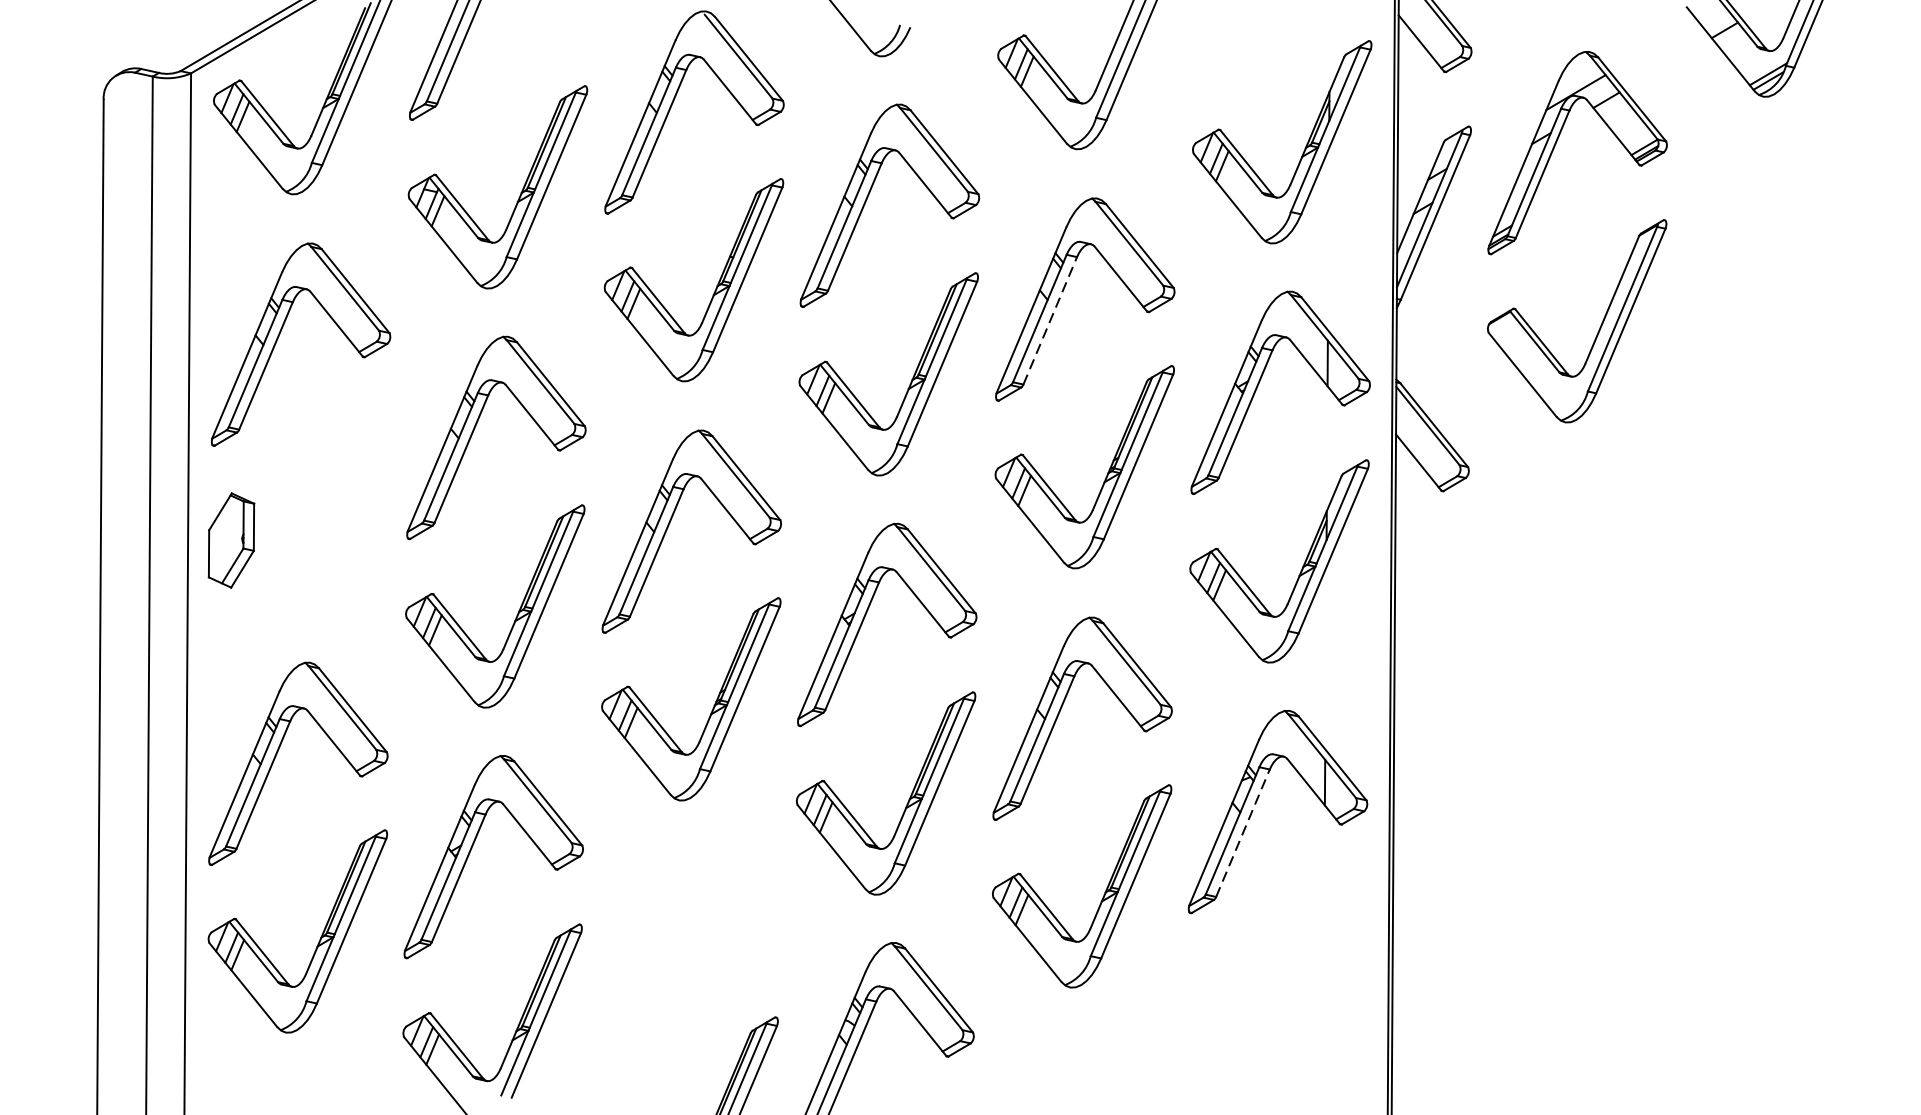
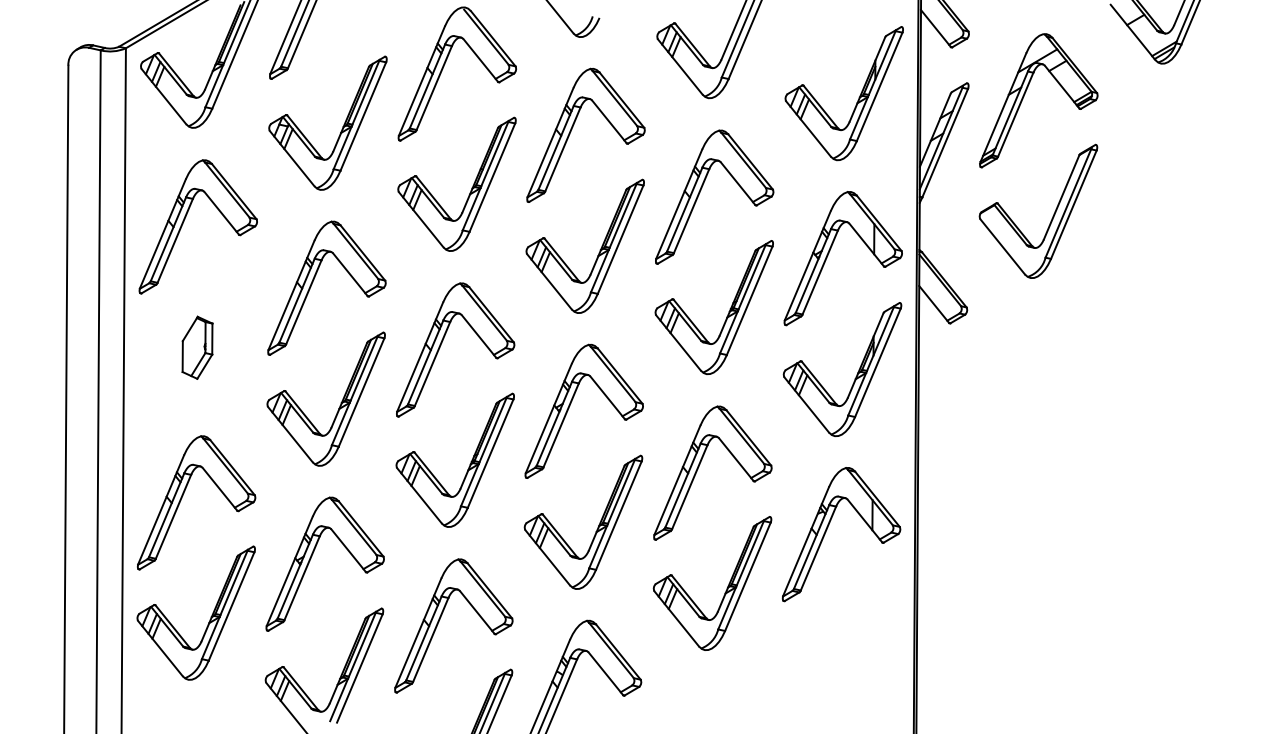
line: (1050, 321) -> (691, 211), dashed -> solid
part: (231, 540) -> (197, 347), moved
line: (1243, 833) -> (818, 548), dashed -> solid
part: (668, 941) -> (440, 619), added

